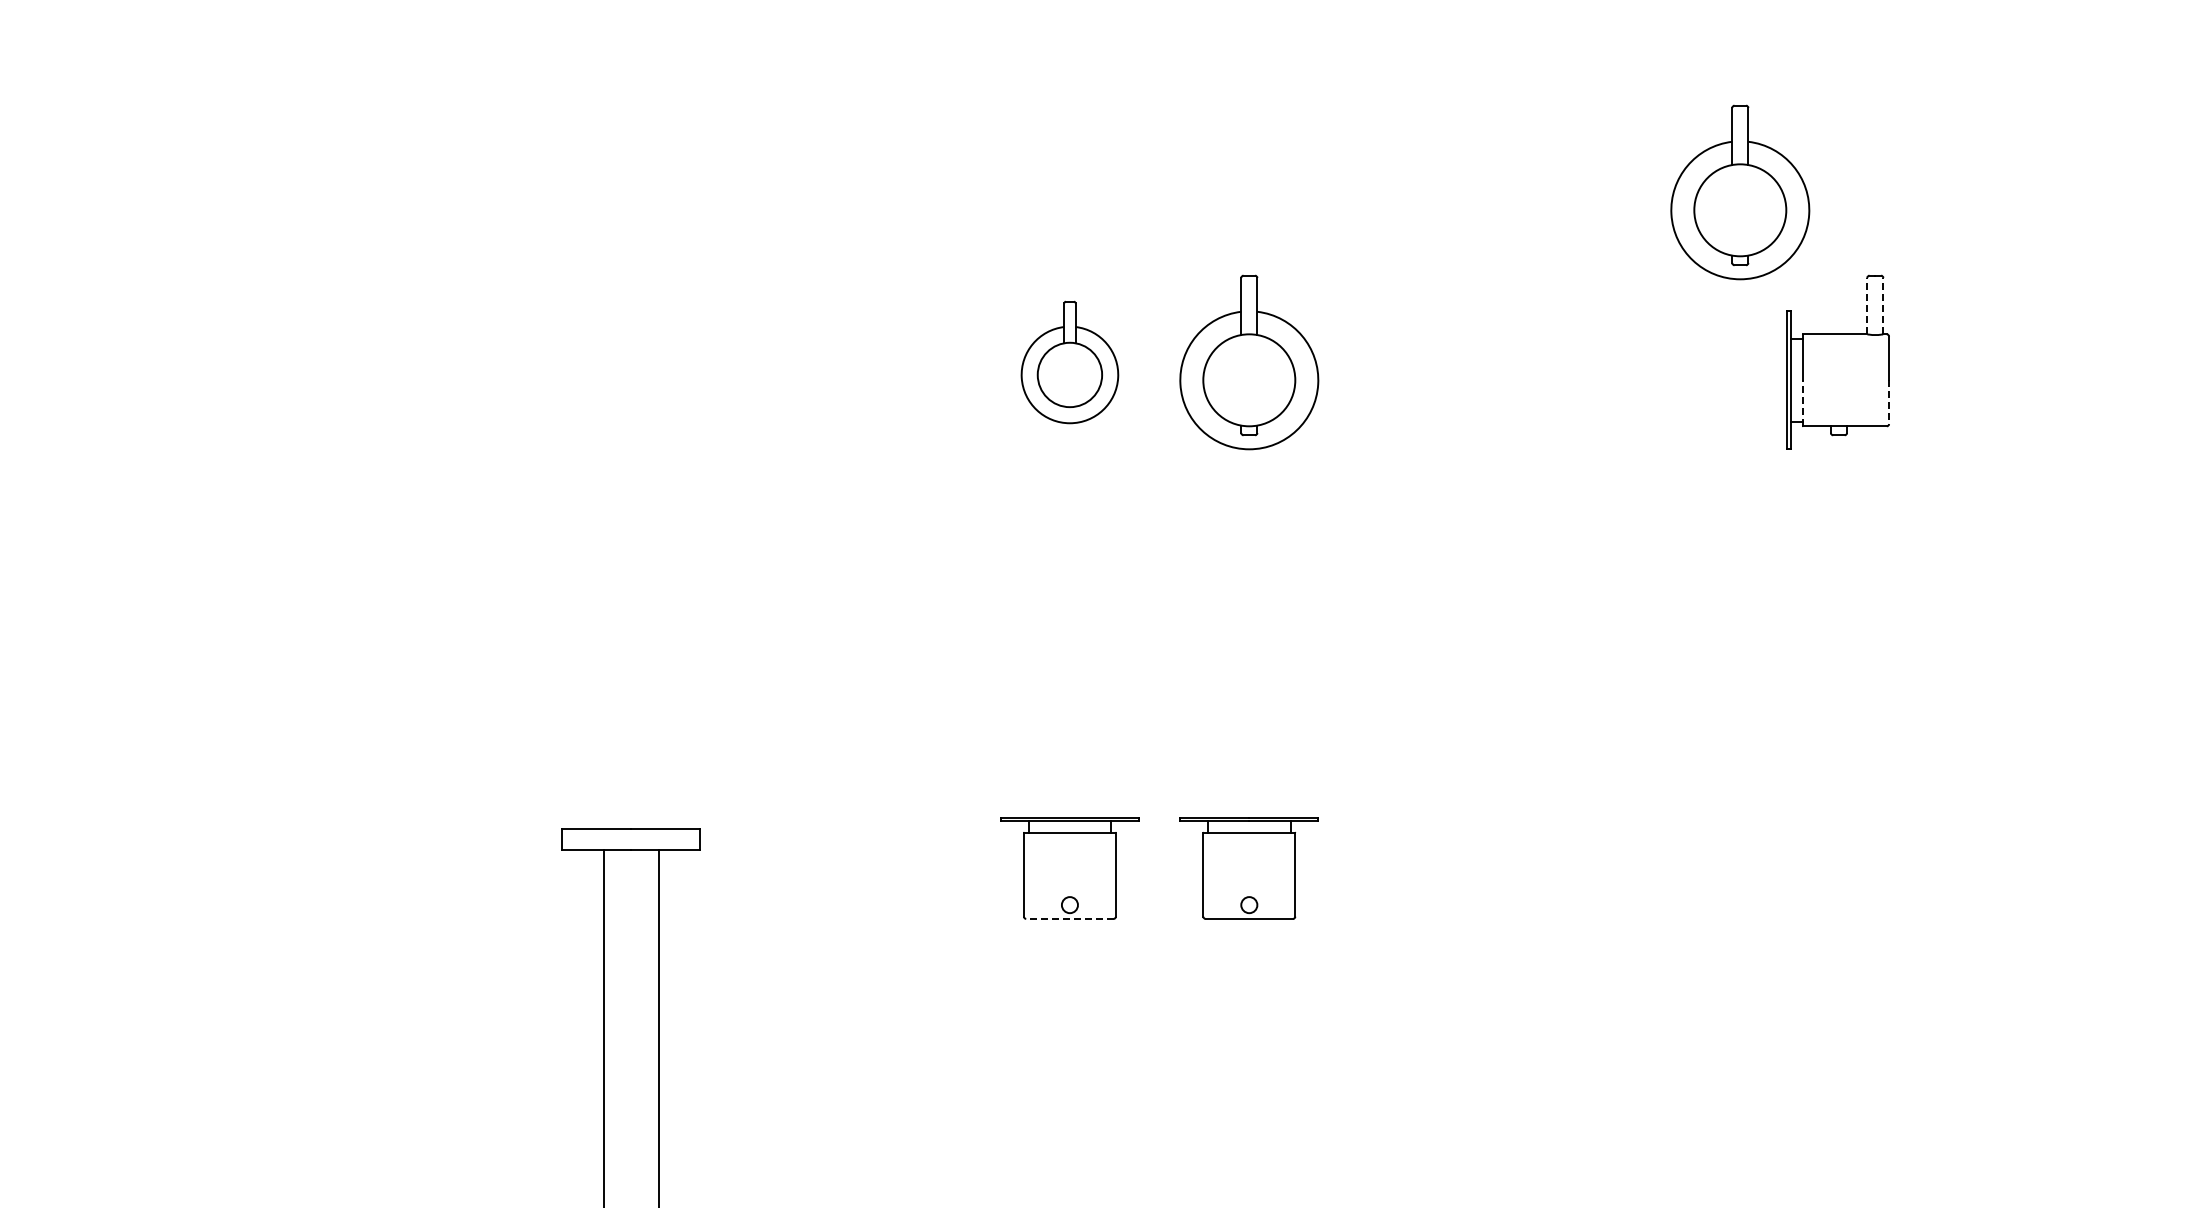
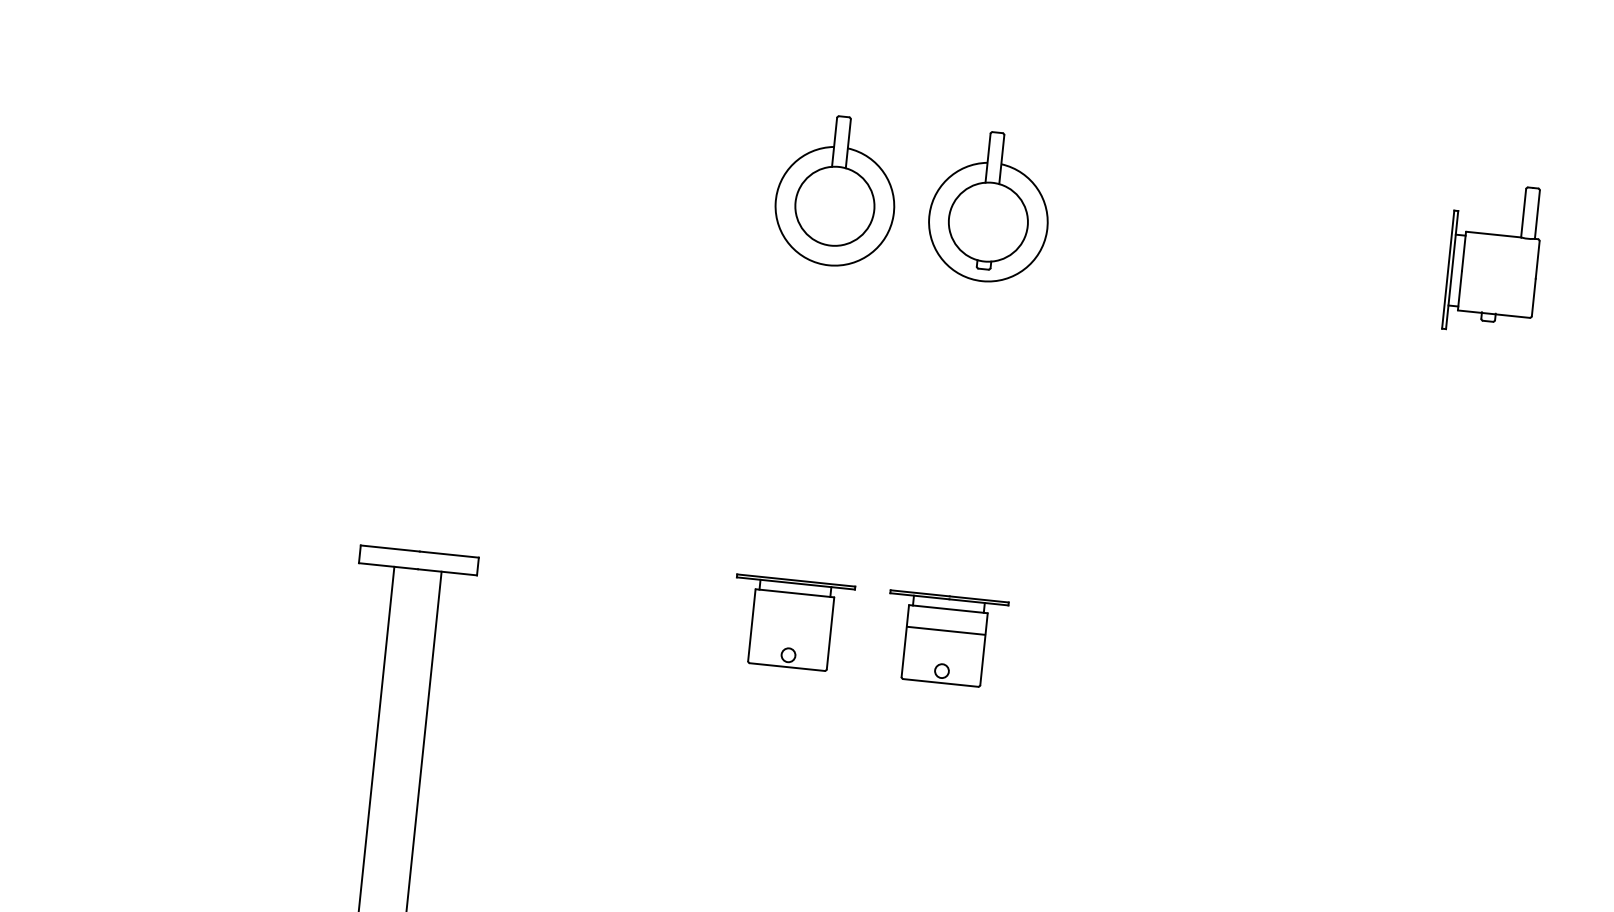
part: (1740, 192) -> (1425, 104), removed
line: (1867, 305) -> (1523, 212), dashed -> solid
line: (1883, 305) -> (1537, 214), dashed -> solid
part: (1069, 362) -> (836, 191), size x1.43
line: (1889, 402) -> (1534, 297), dashed -> solid
line: (1802, 403) -> (1459, 290), dashed -> solid
line: (1248, 857) -> (945, 630), added
line: (1069, 918) -> (786, 666), dashed -> solid

